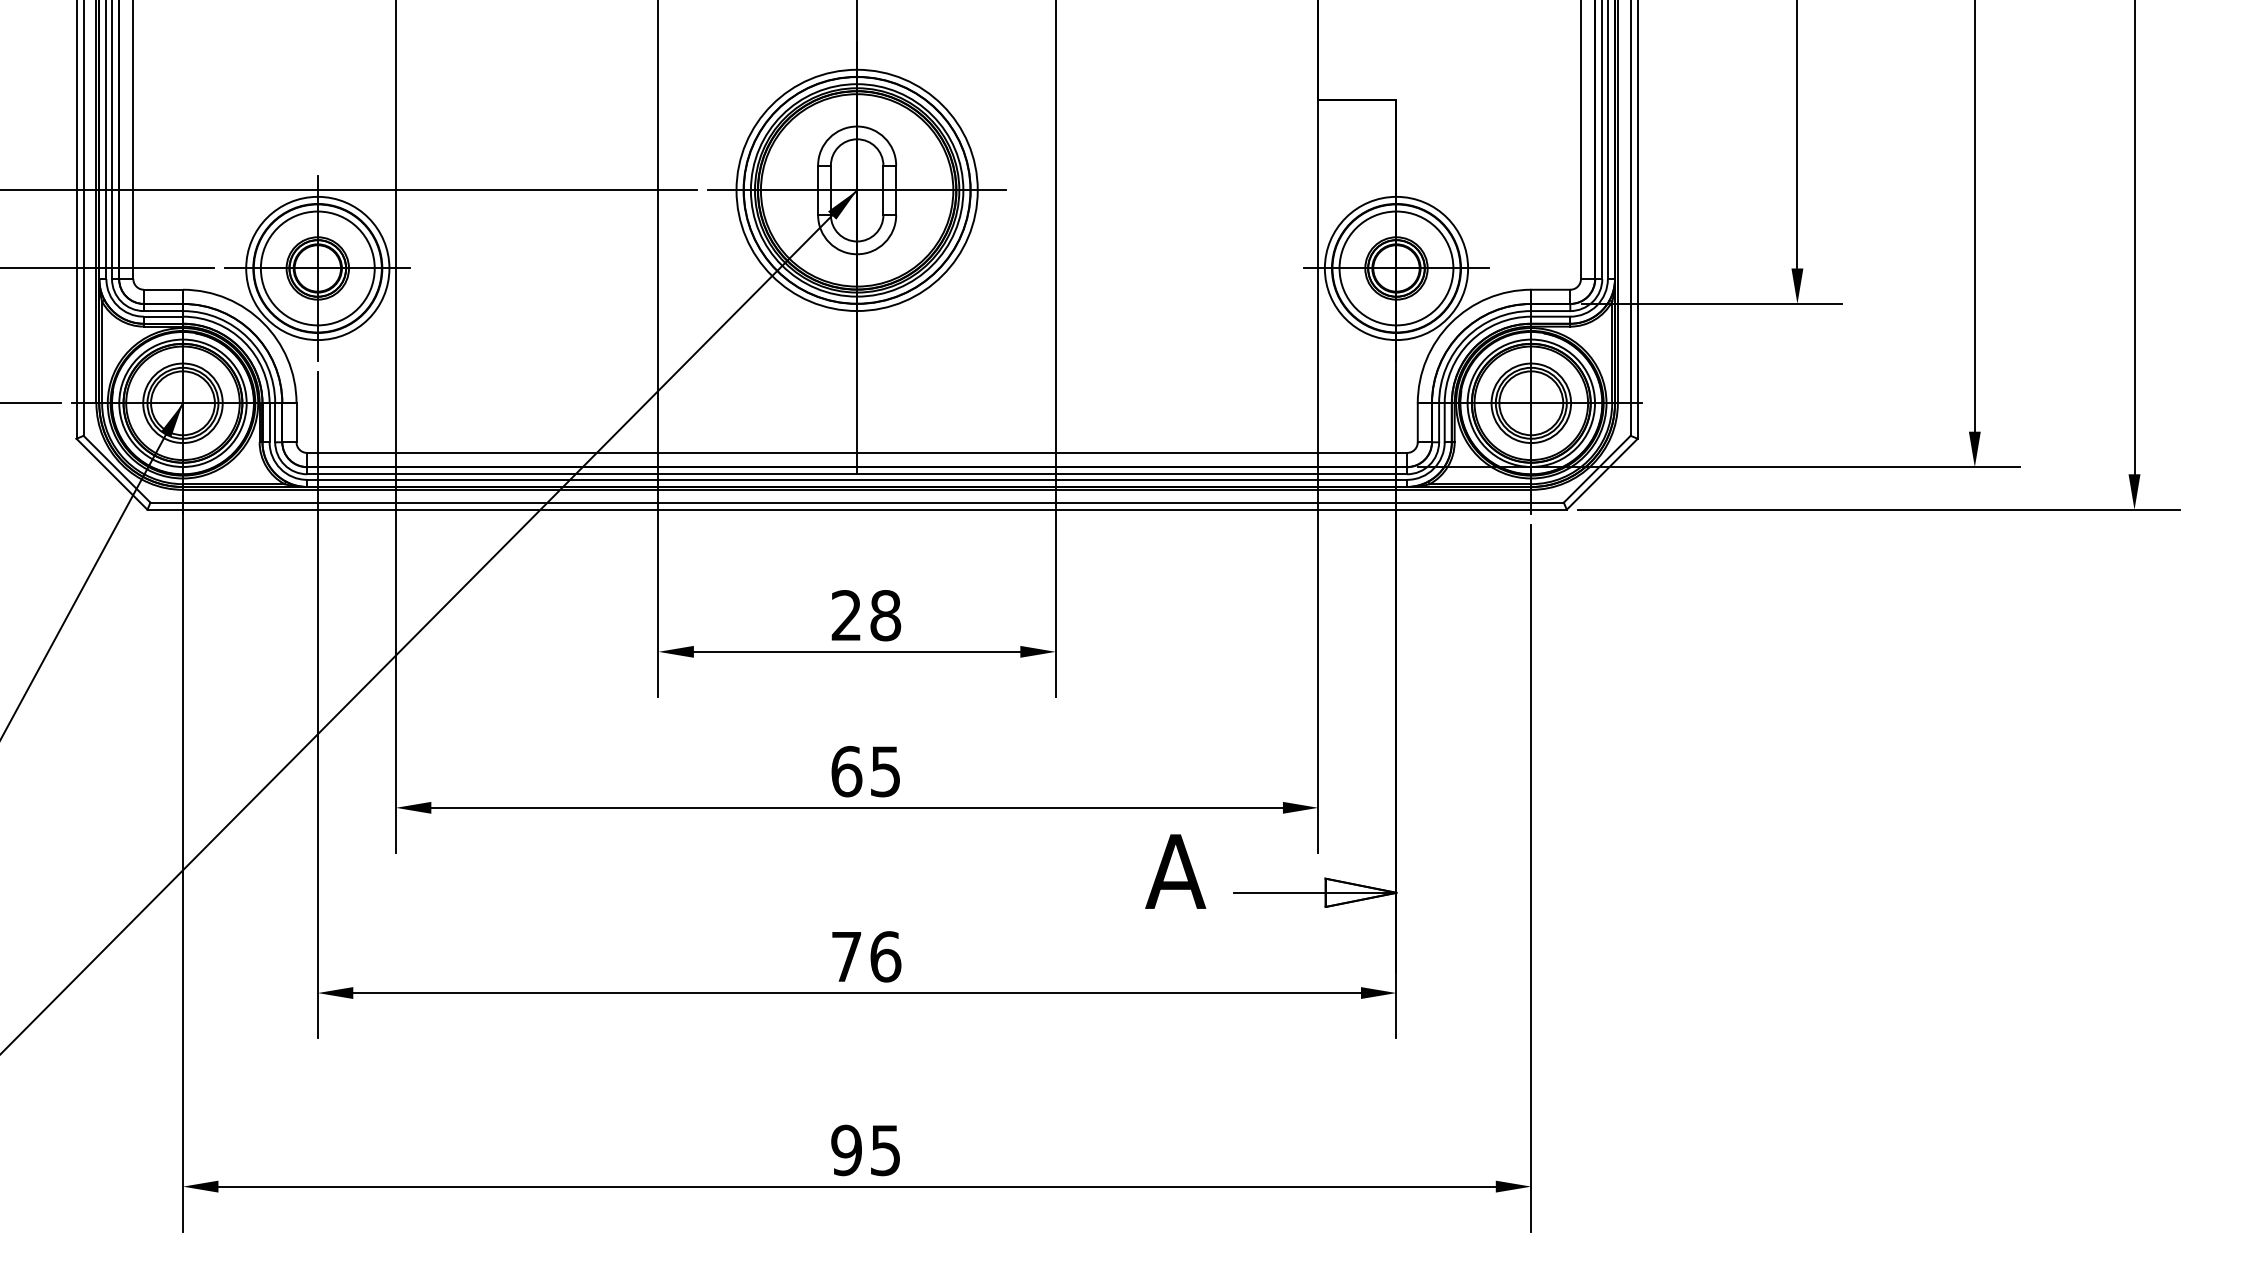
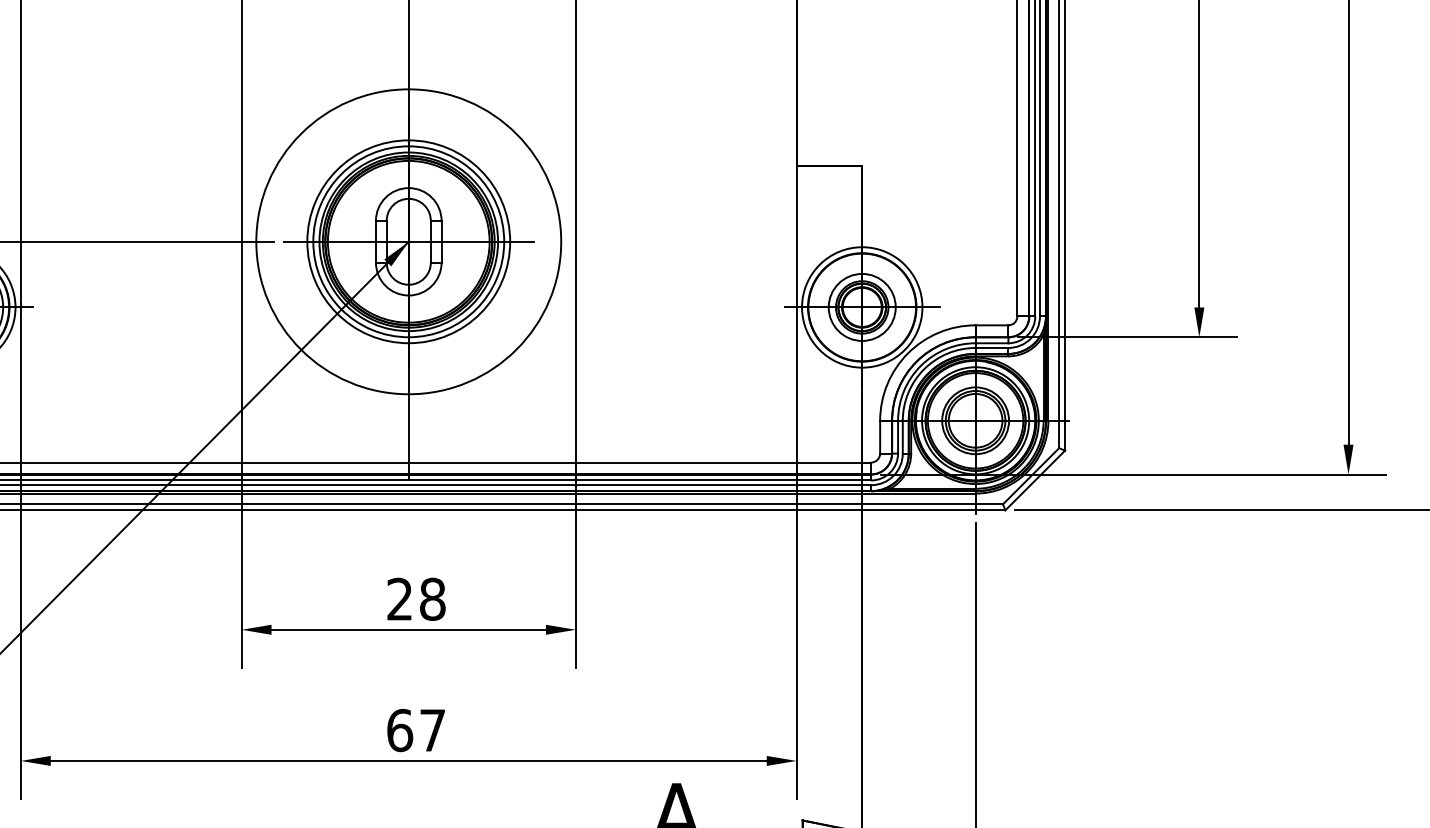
circle: (856, 190) -> (408, 241), size x1.6
circle: (1396, 268) -> (862, 307), size x0.7
text: (885, 771) -> (432, 730), 65 -> 67

